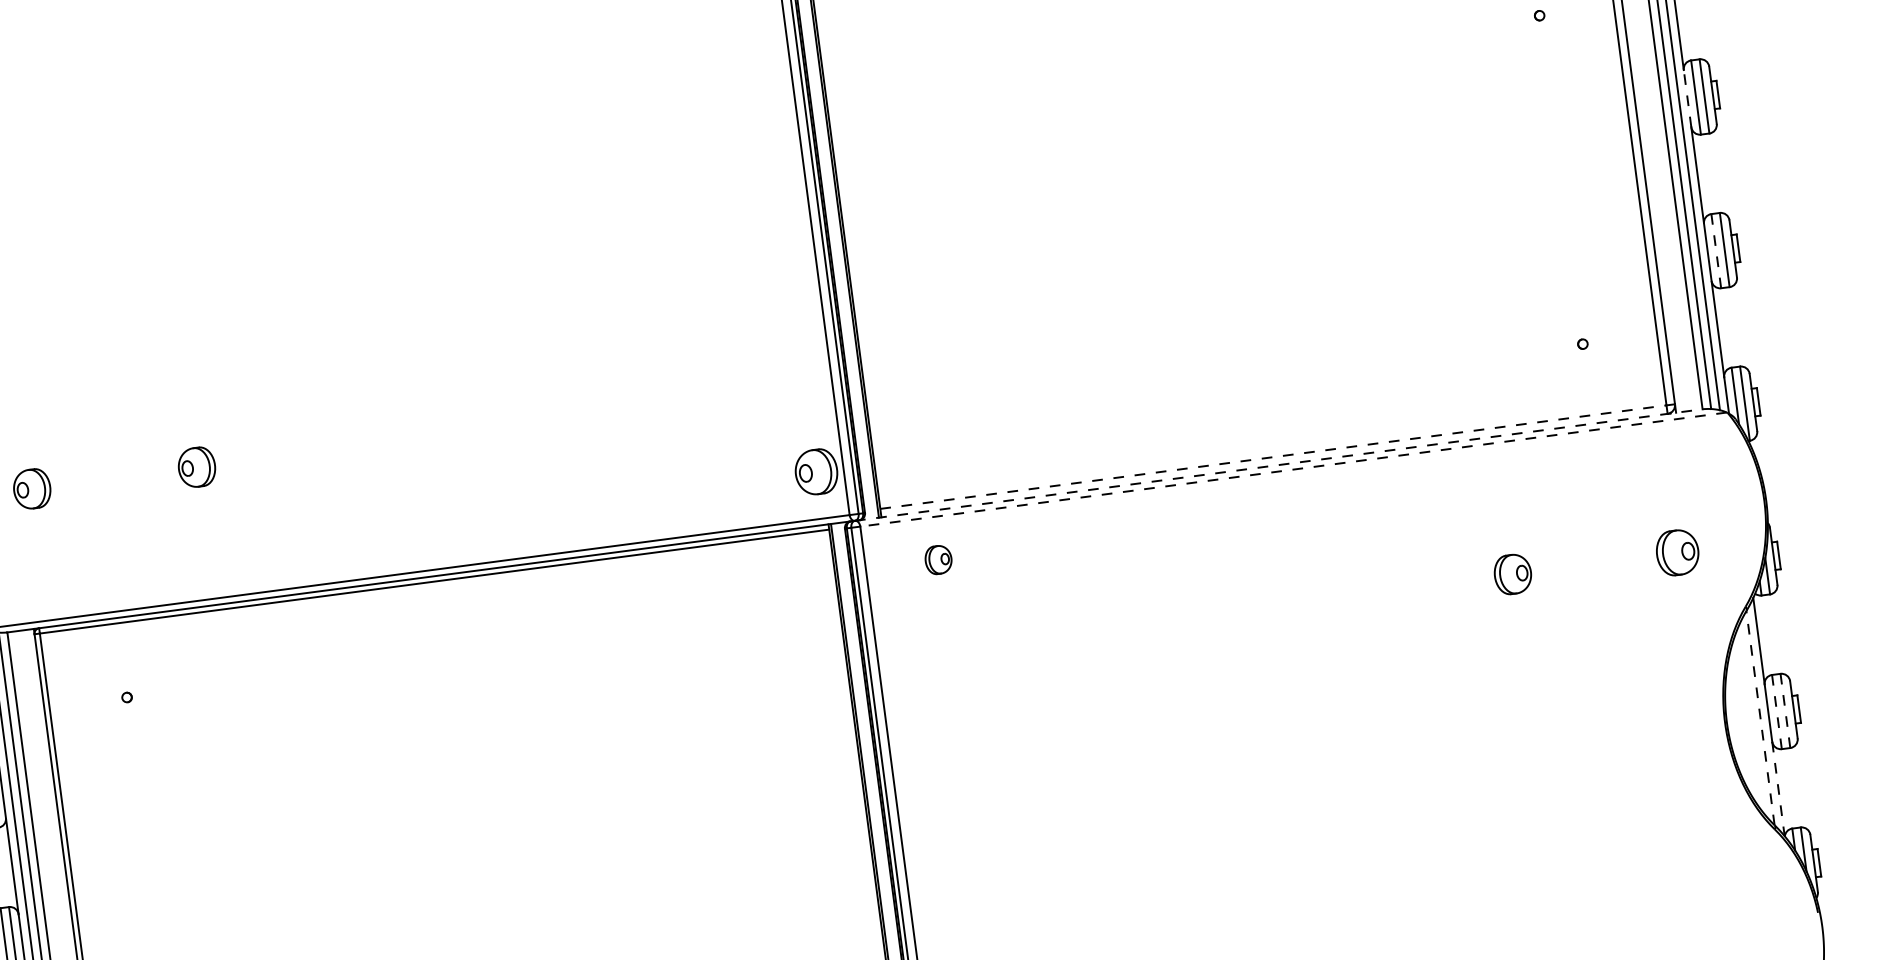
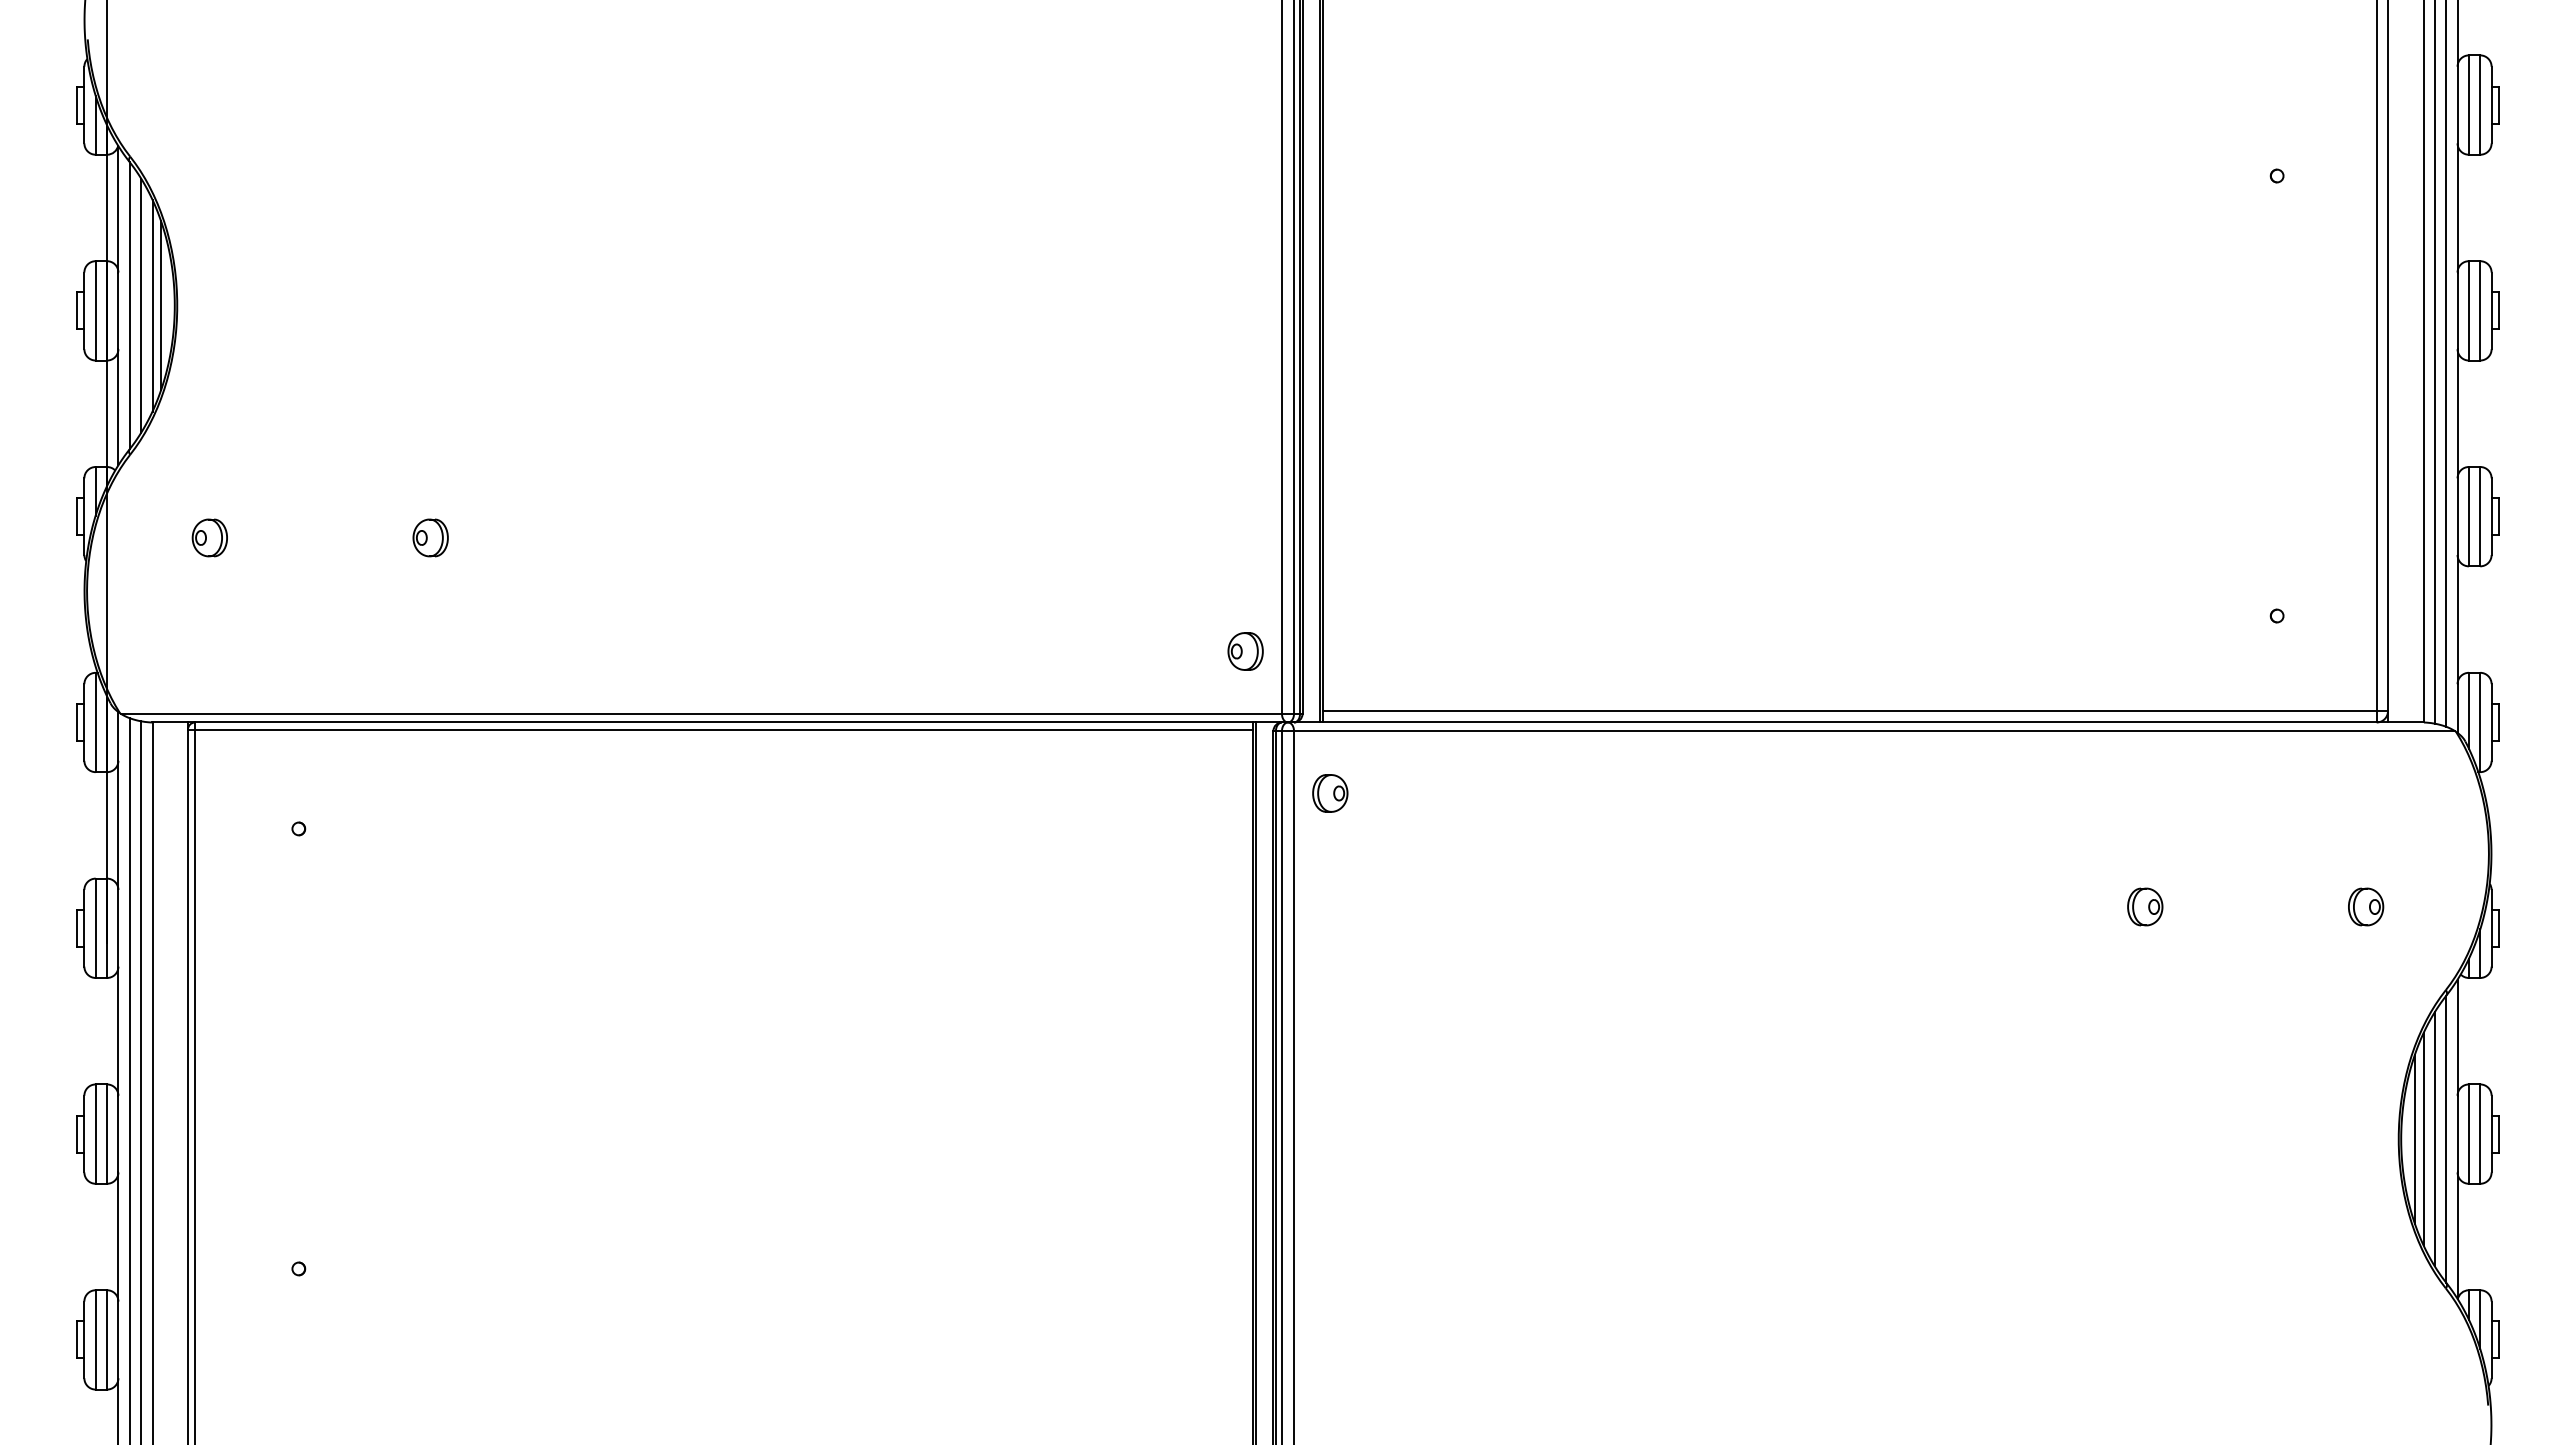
line: (1687, 98) -> (2457, 310), dashed -> solid
line: (1715, 251) -> (2468, 516), dashed -> solid
line: (1273, 457) -> (1850, 711), dashed -> solid
line: (1278, 465) -> (1855, 722), dashed -> solid
part: (196, 467) -> (430, 537), size x0.71
line: (1292, 470) -> (1873, 731), dashed -> solid
part: (816, 472) -> (1245, 651), size x0.62
part: (31, 488) -> (209, 537), size x0.71
part: (1678, 552) -> (2366, 906), size x0.62
part: (938, 559) -> (1330, 793), moved
part: (1513, 573) -> (2145, 906), size x0.71
line: (1785, 711) -> (2480, 1134), dashed -> solid
line: (1776, 712) -> (2468, 1134), dashed -> solid
line: (1760, 717) -> (2446, 1138), dashed -> solid
line: (1751, 719) -> (2434, 1139), added
line: (1736, 720) -> (2414, 1138), added
line: (1743, 720) -> (2423, 1139), added
line: (1778, 789) -> (2457, 1236), dashed -> solid

